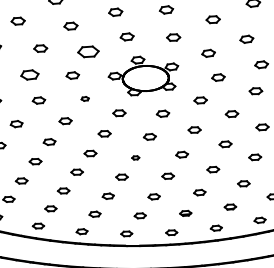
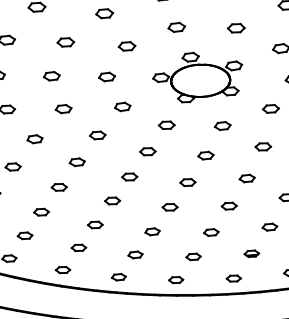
part: (88, 51) -> (127, 46), size x0.62
part: (29, 74) -> (51, 75), size x0.71
part: (85, 98) -> (123, 106), size x1.67
part: (135, 157) -> (187, 182), size x1.67

